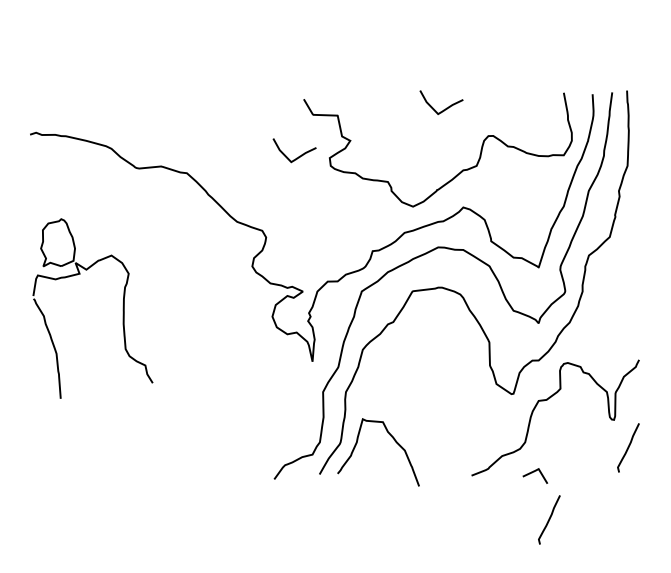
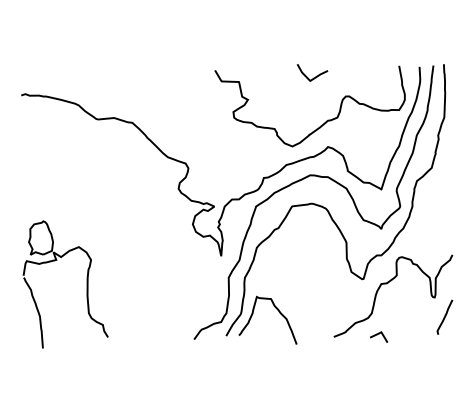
curve: (300, 154) -> (212, 109), removed
part: (122, 308) -> (86, 284), moved
curve: (548, 518) -> (388, 367), removed

